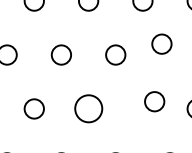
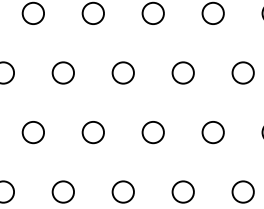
circle: (161, 43) -> (182, 72), moved
circle: (153, 101) -> (152, 132), moved
circle: (87, 108) -> (92, 132), size x0.71

